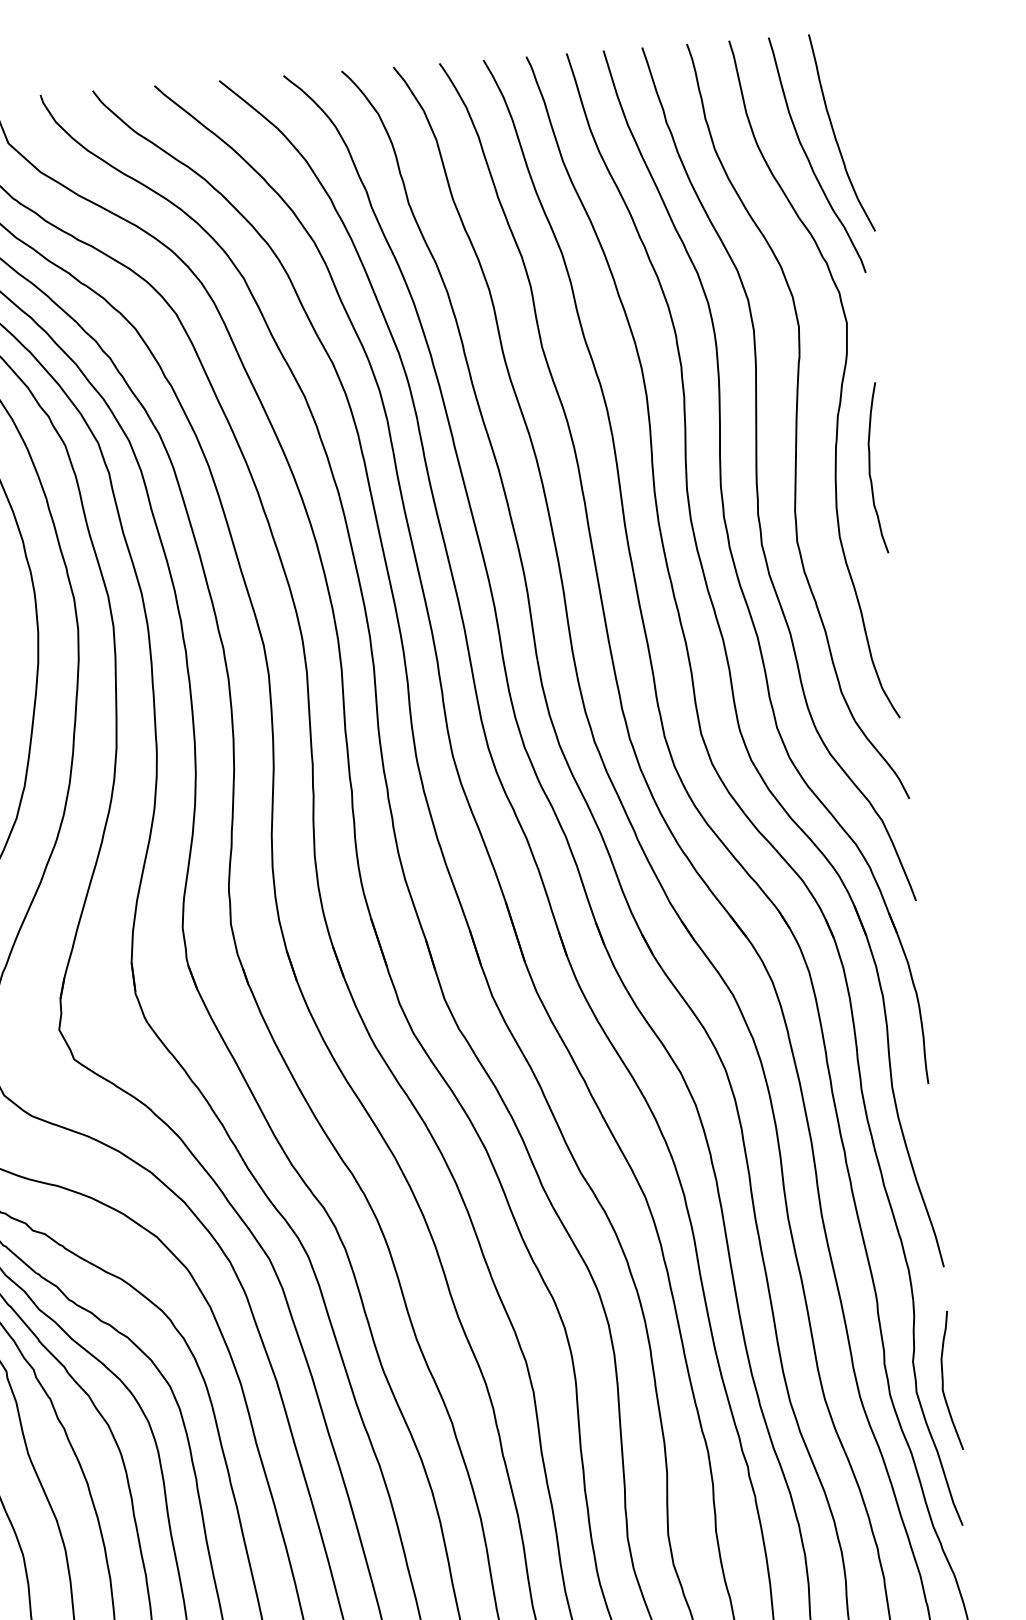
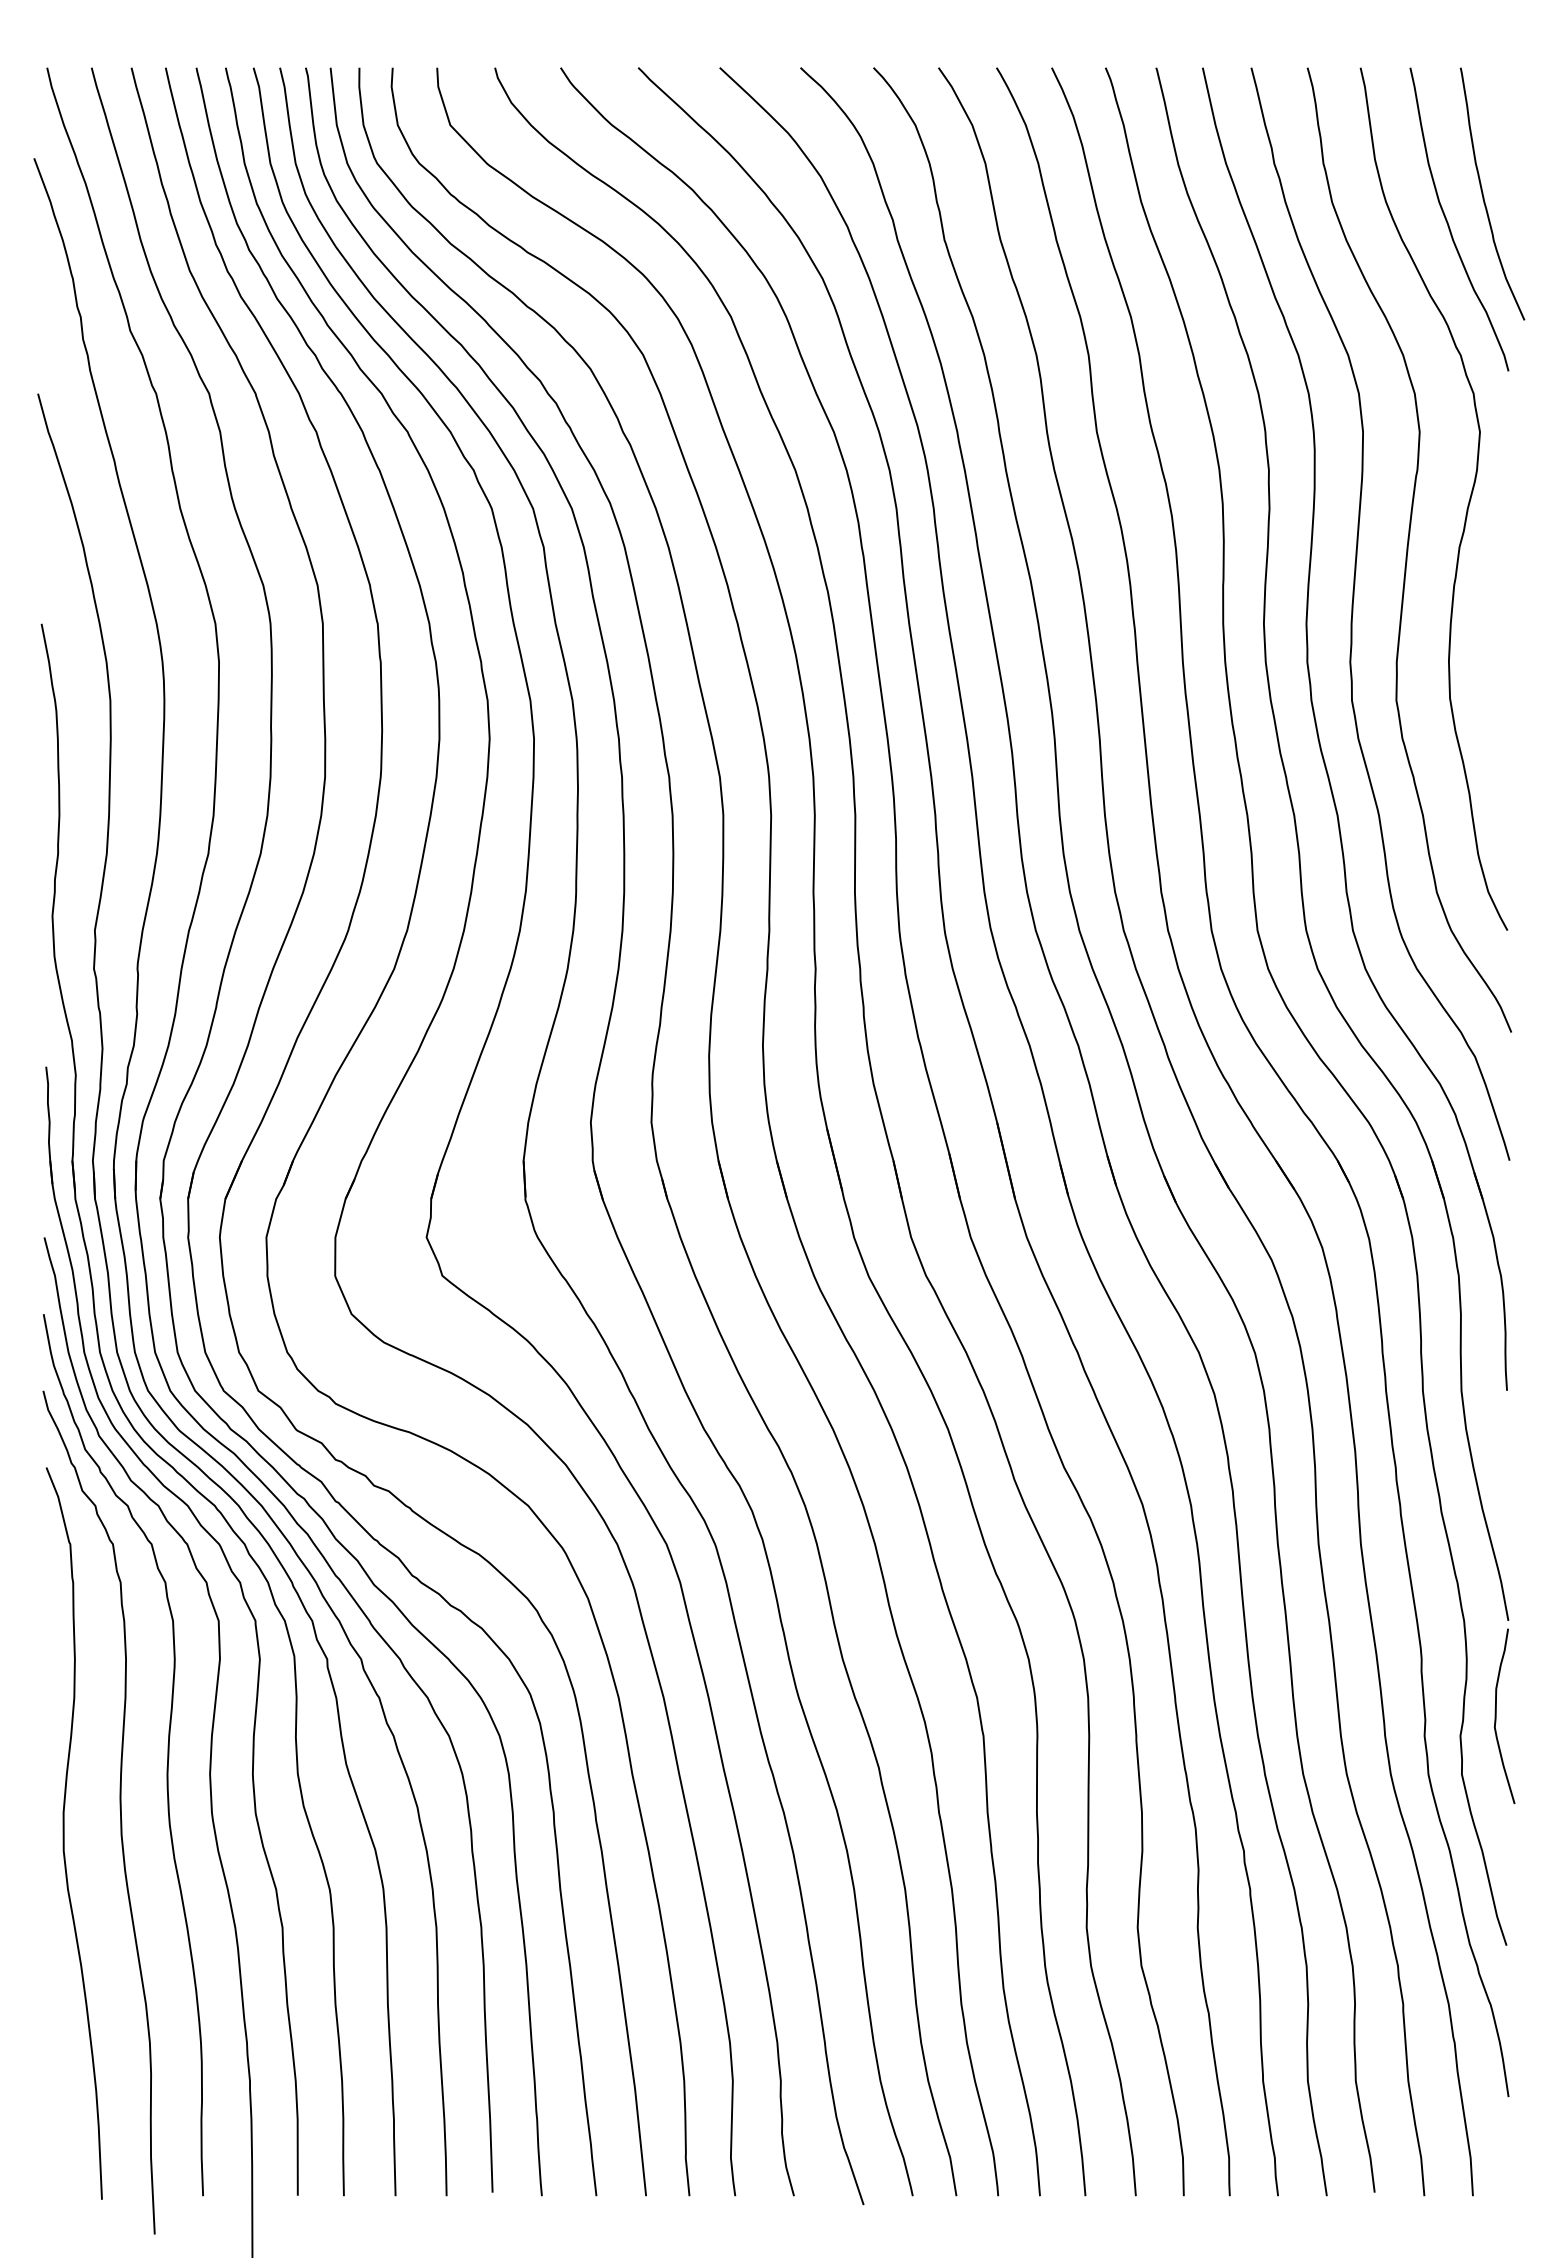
curve: (870, 465) -> (1495, 612), removed
curve: (943, 1380) -> (1496, 1715), moved

